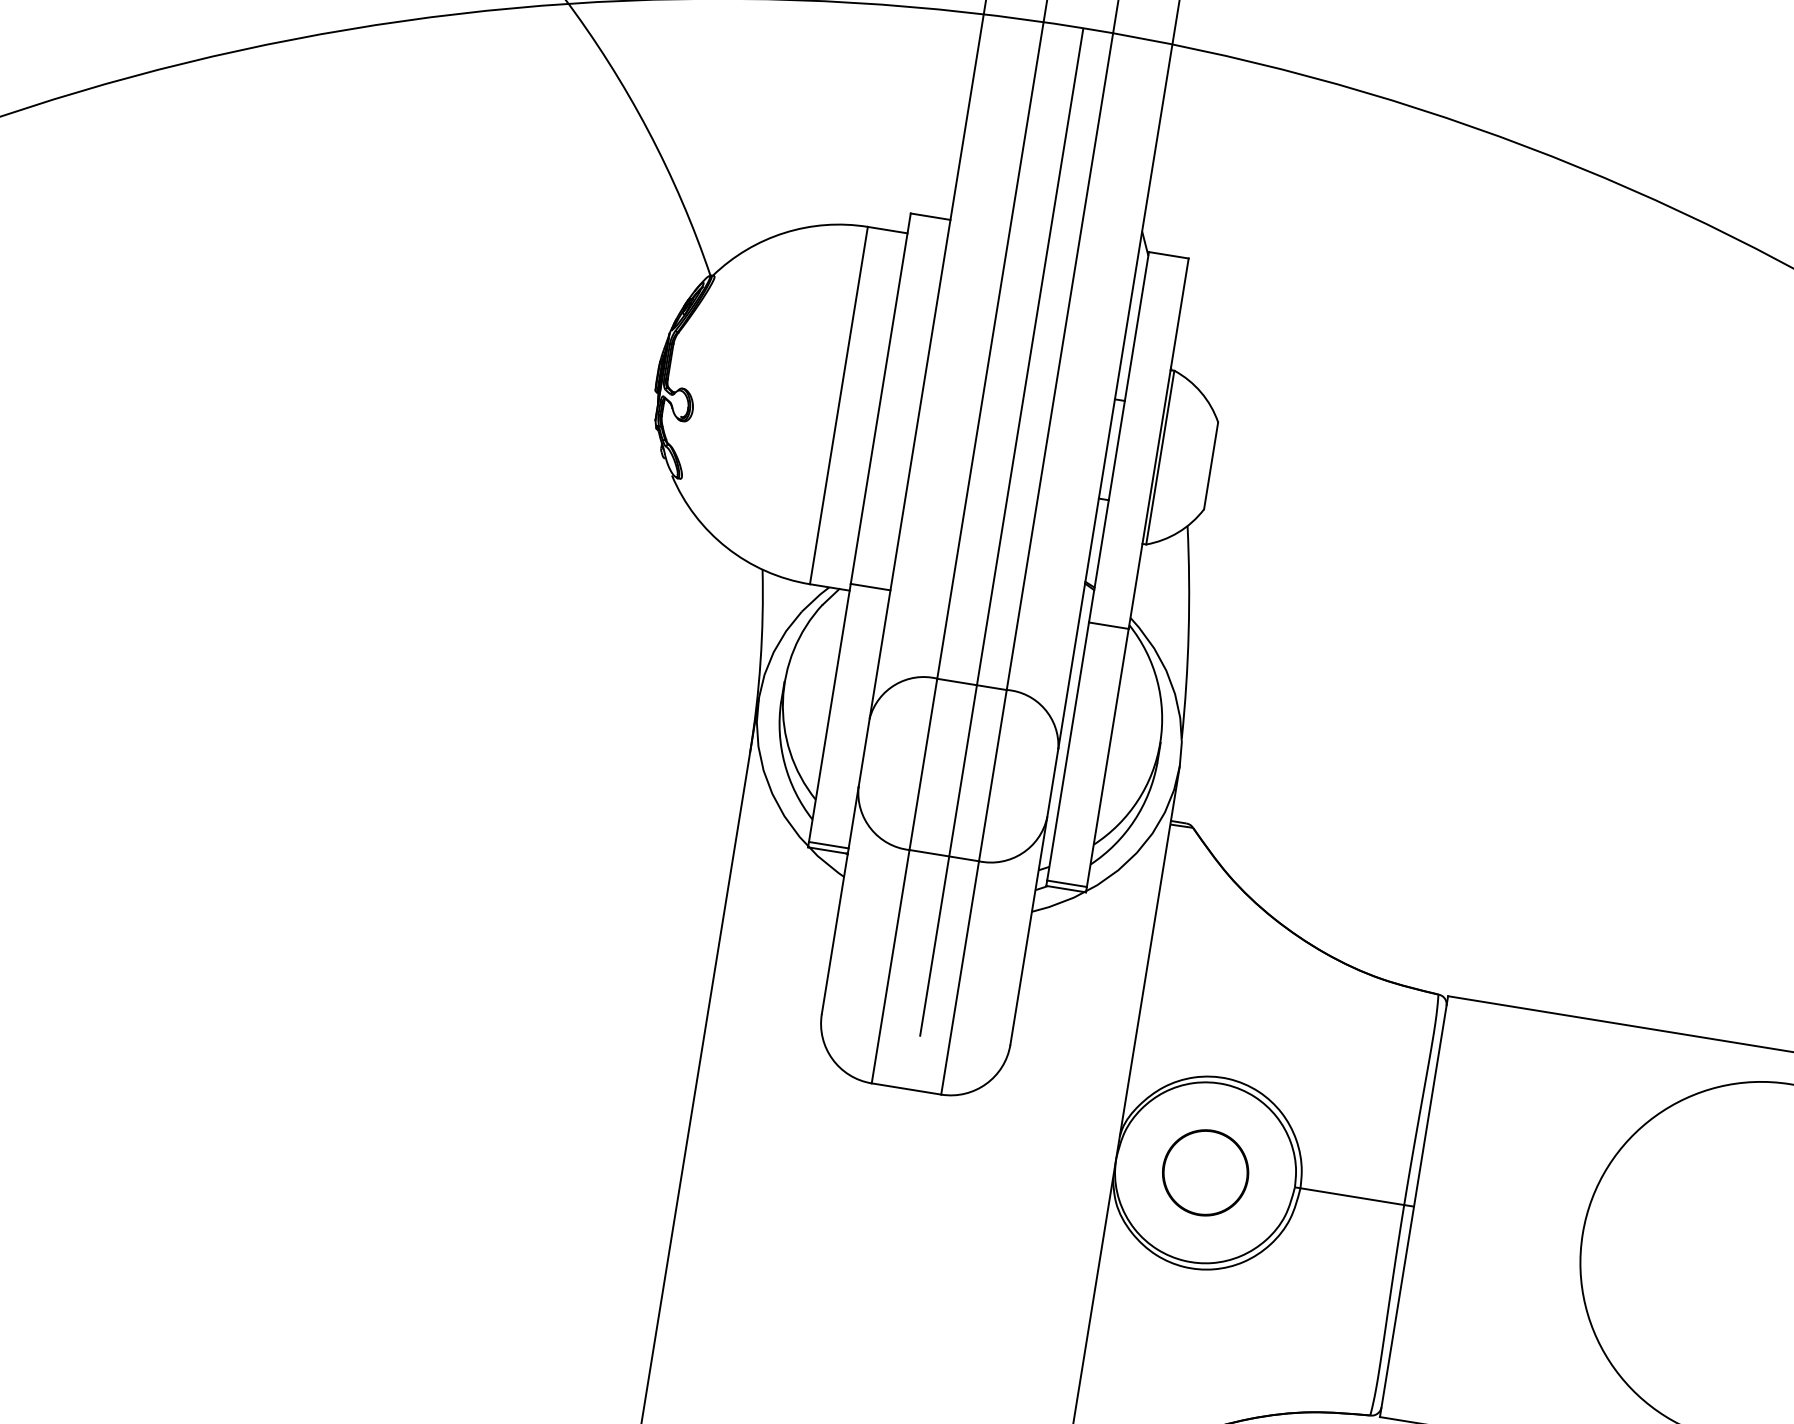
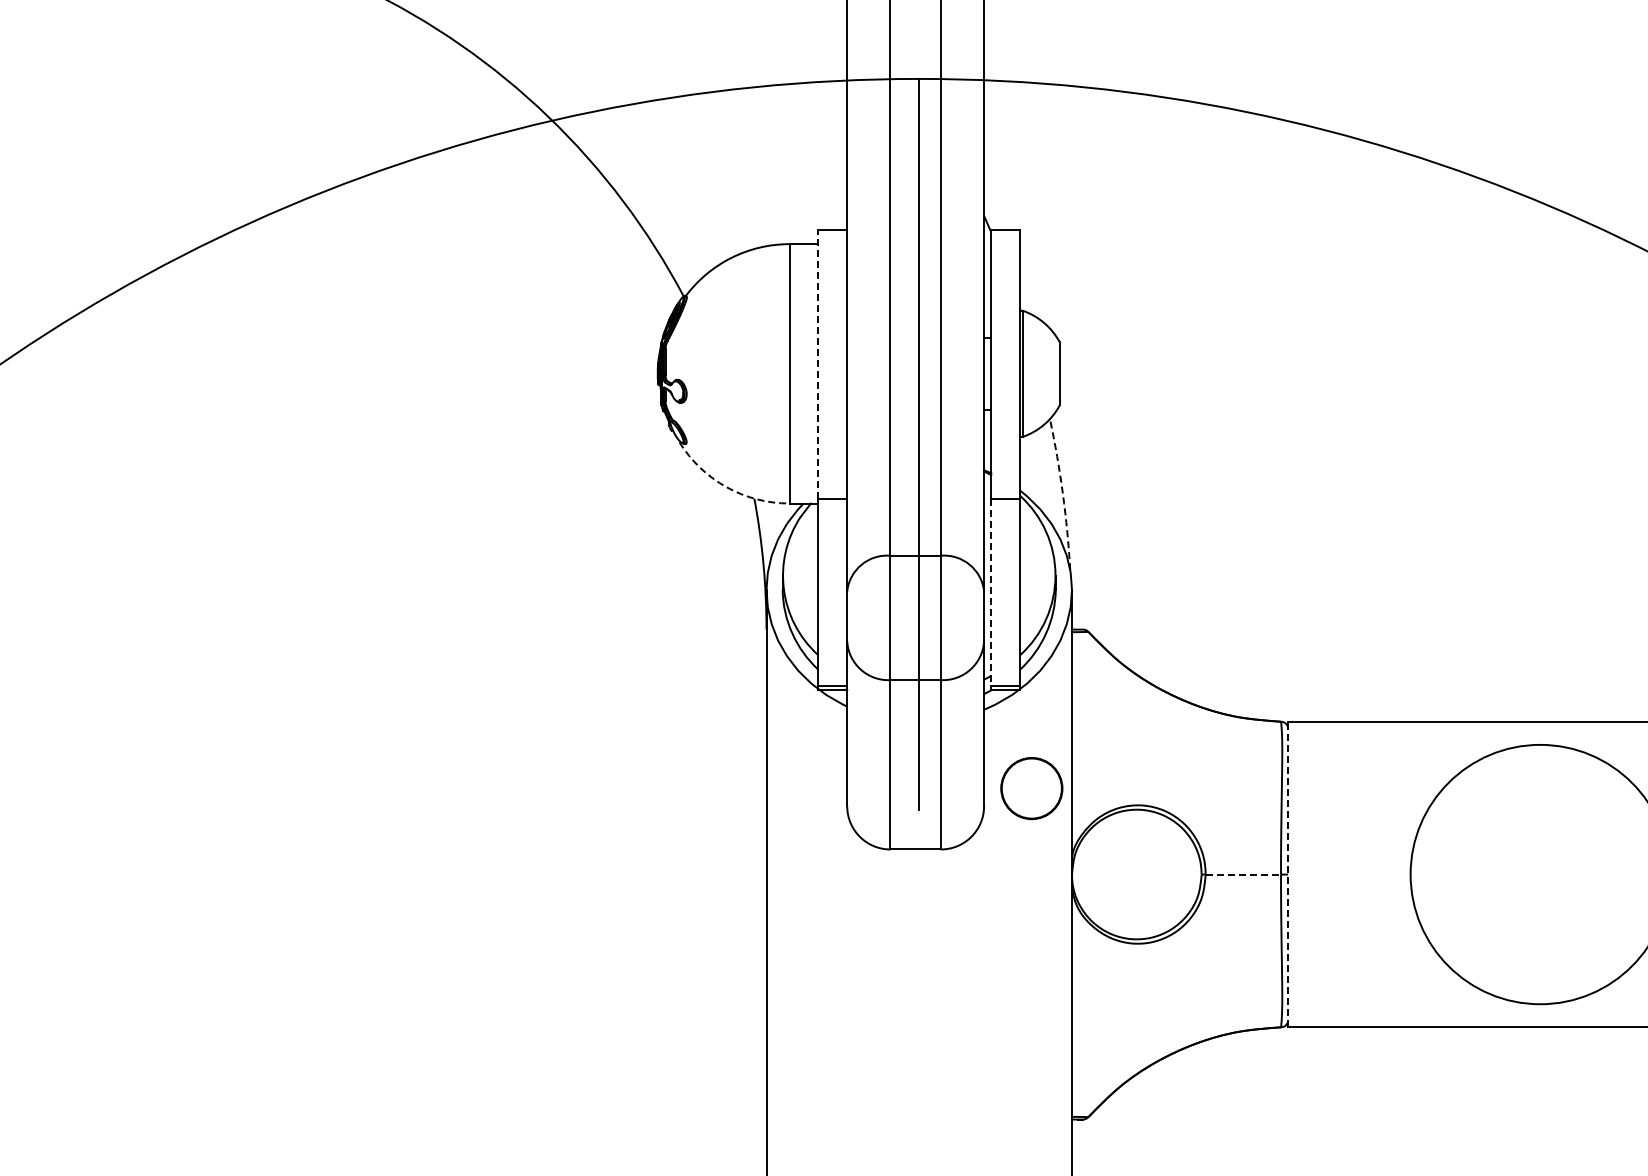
line: (881, 397) -> (818, 363), solid -> dashed
arc: (726, 548) -> (726, 487), solid -> dashed
arc: (1187, 632) -> (1062, 494), solid -> dashed
line: (1068, 751) -> (991, 592), solid -> dashed
circle: (1205, 1172) -> (1031, 788), moved
line: (1352, 1196) -> (1243, 874), solid -> dashed
line: (1414, 1206) -> (1288, 874), solid -> dashed

